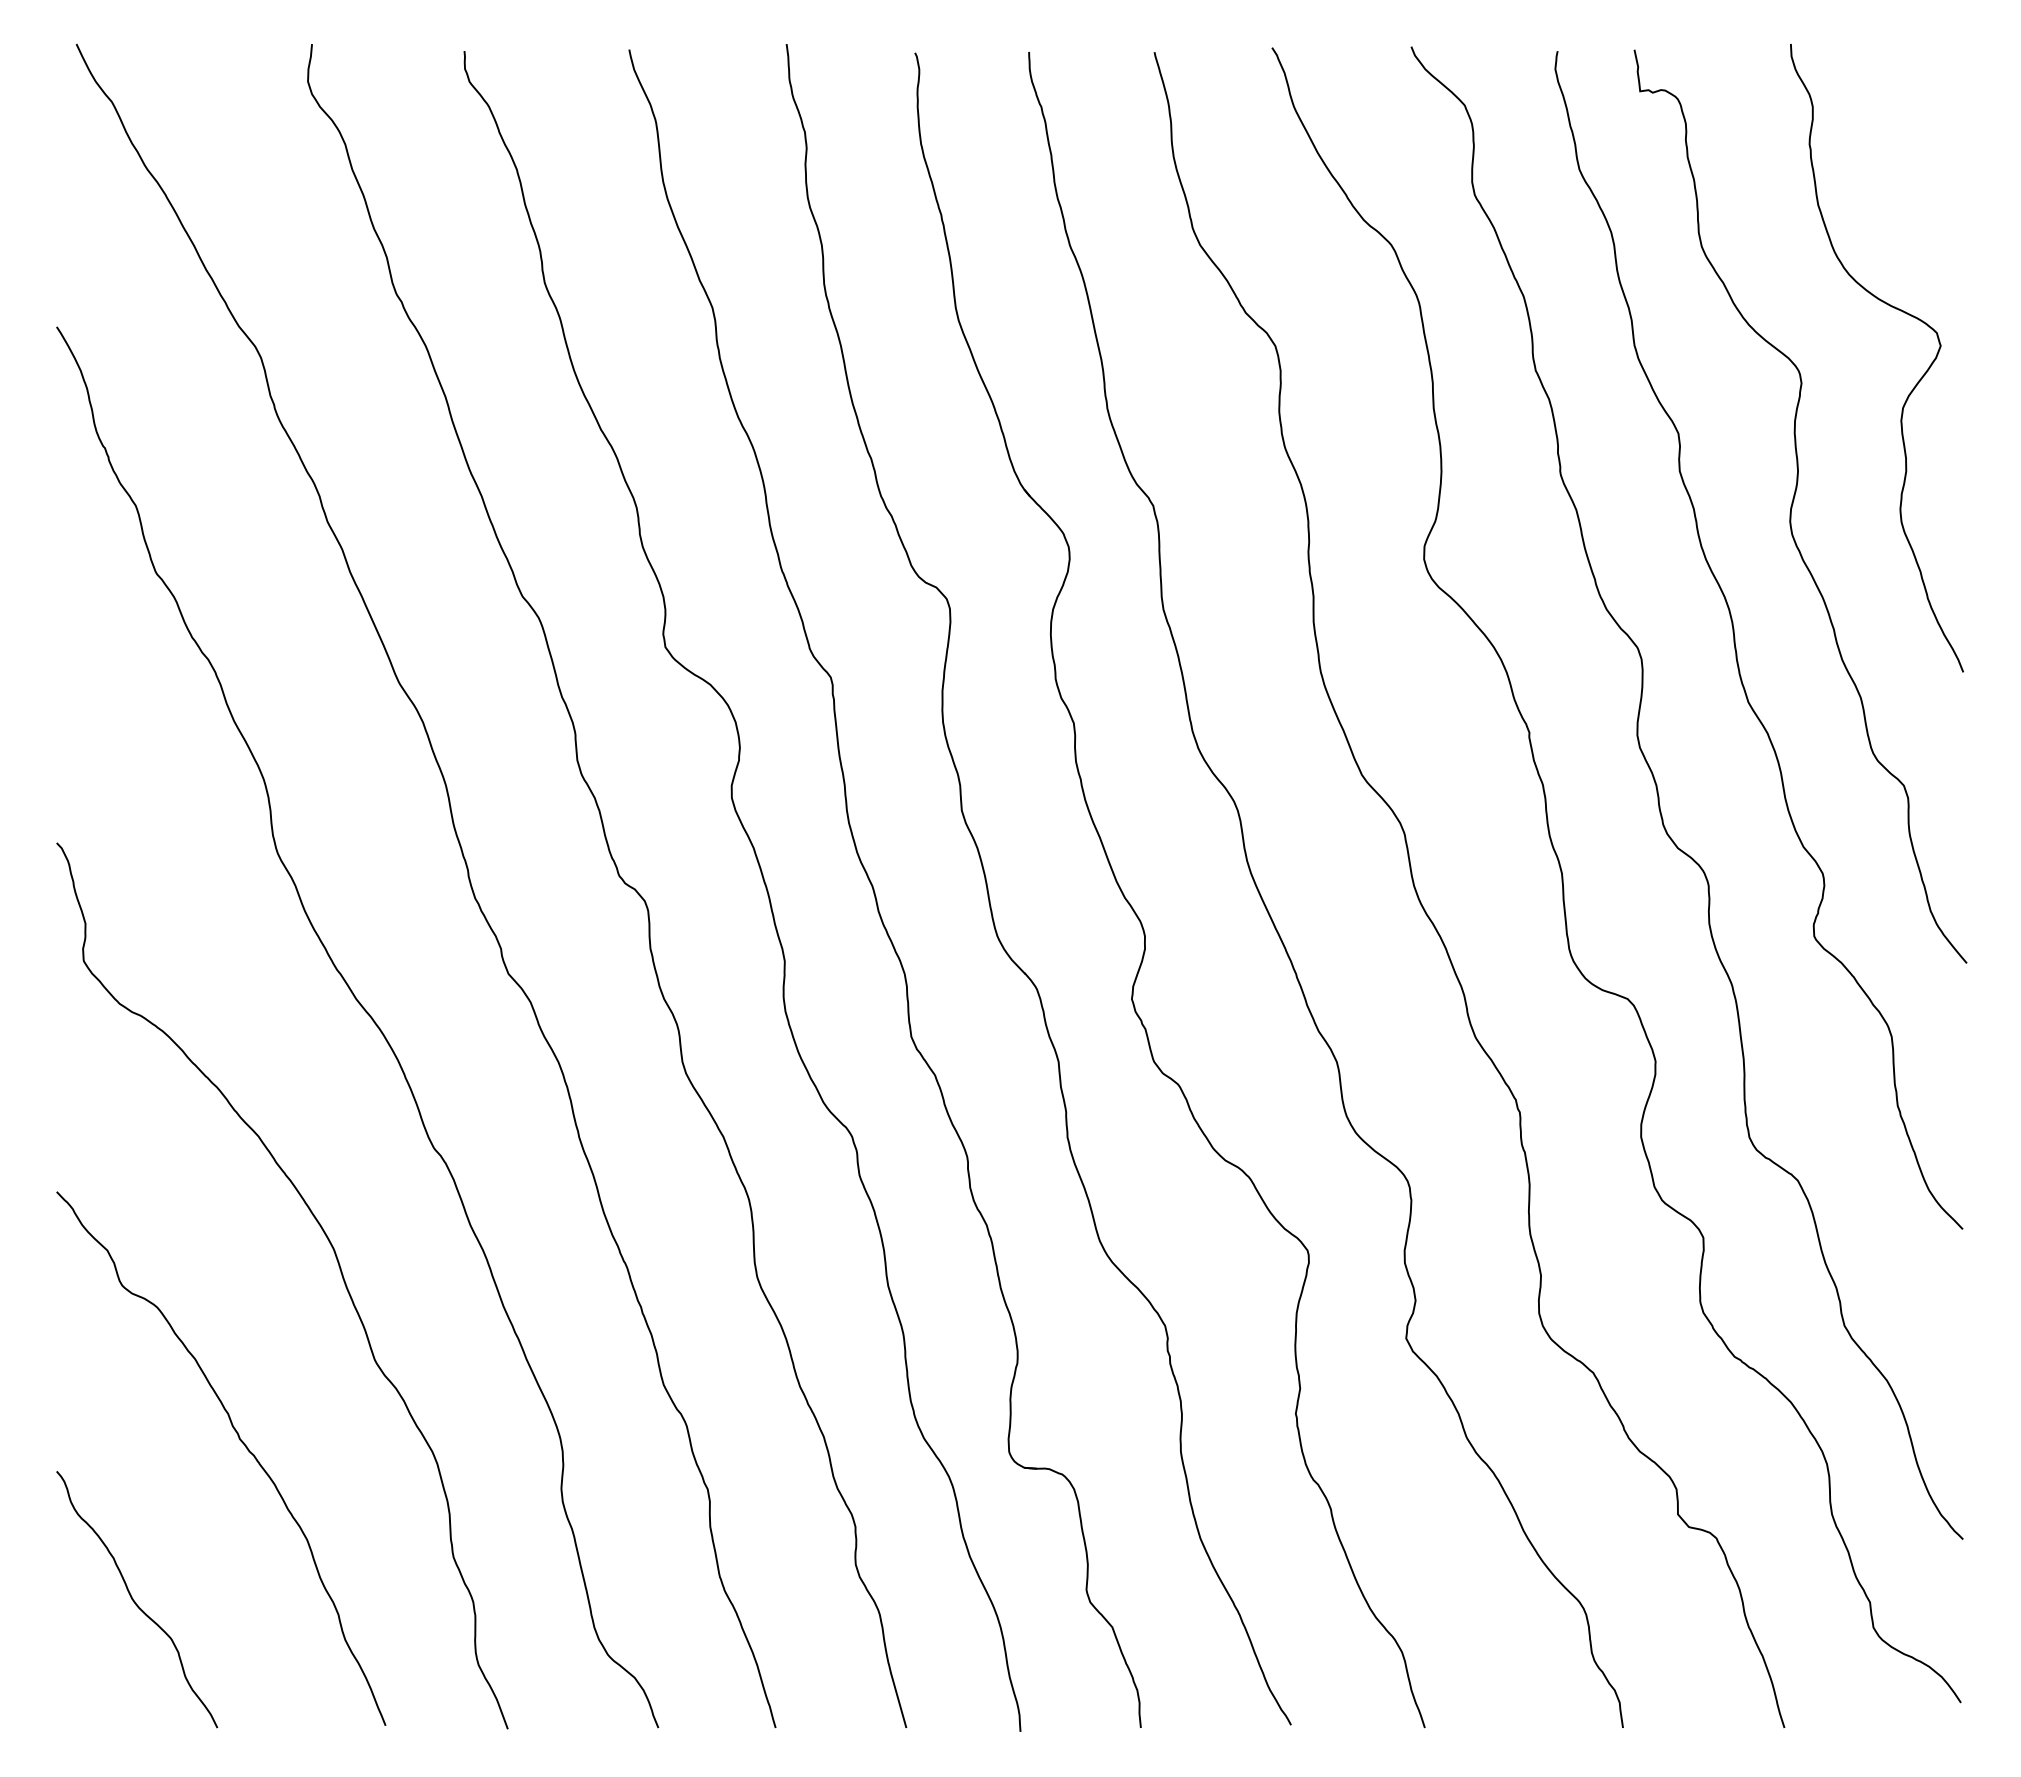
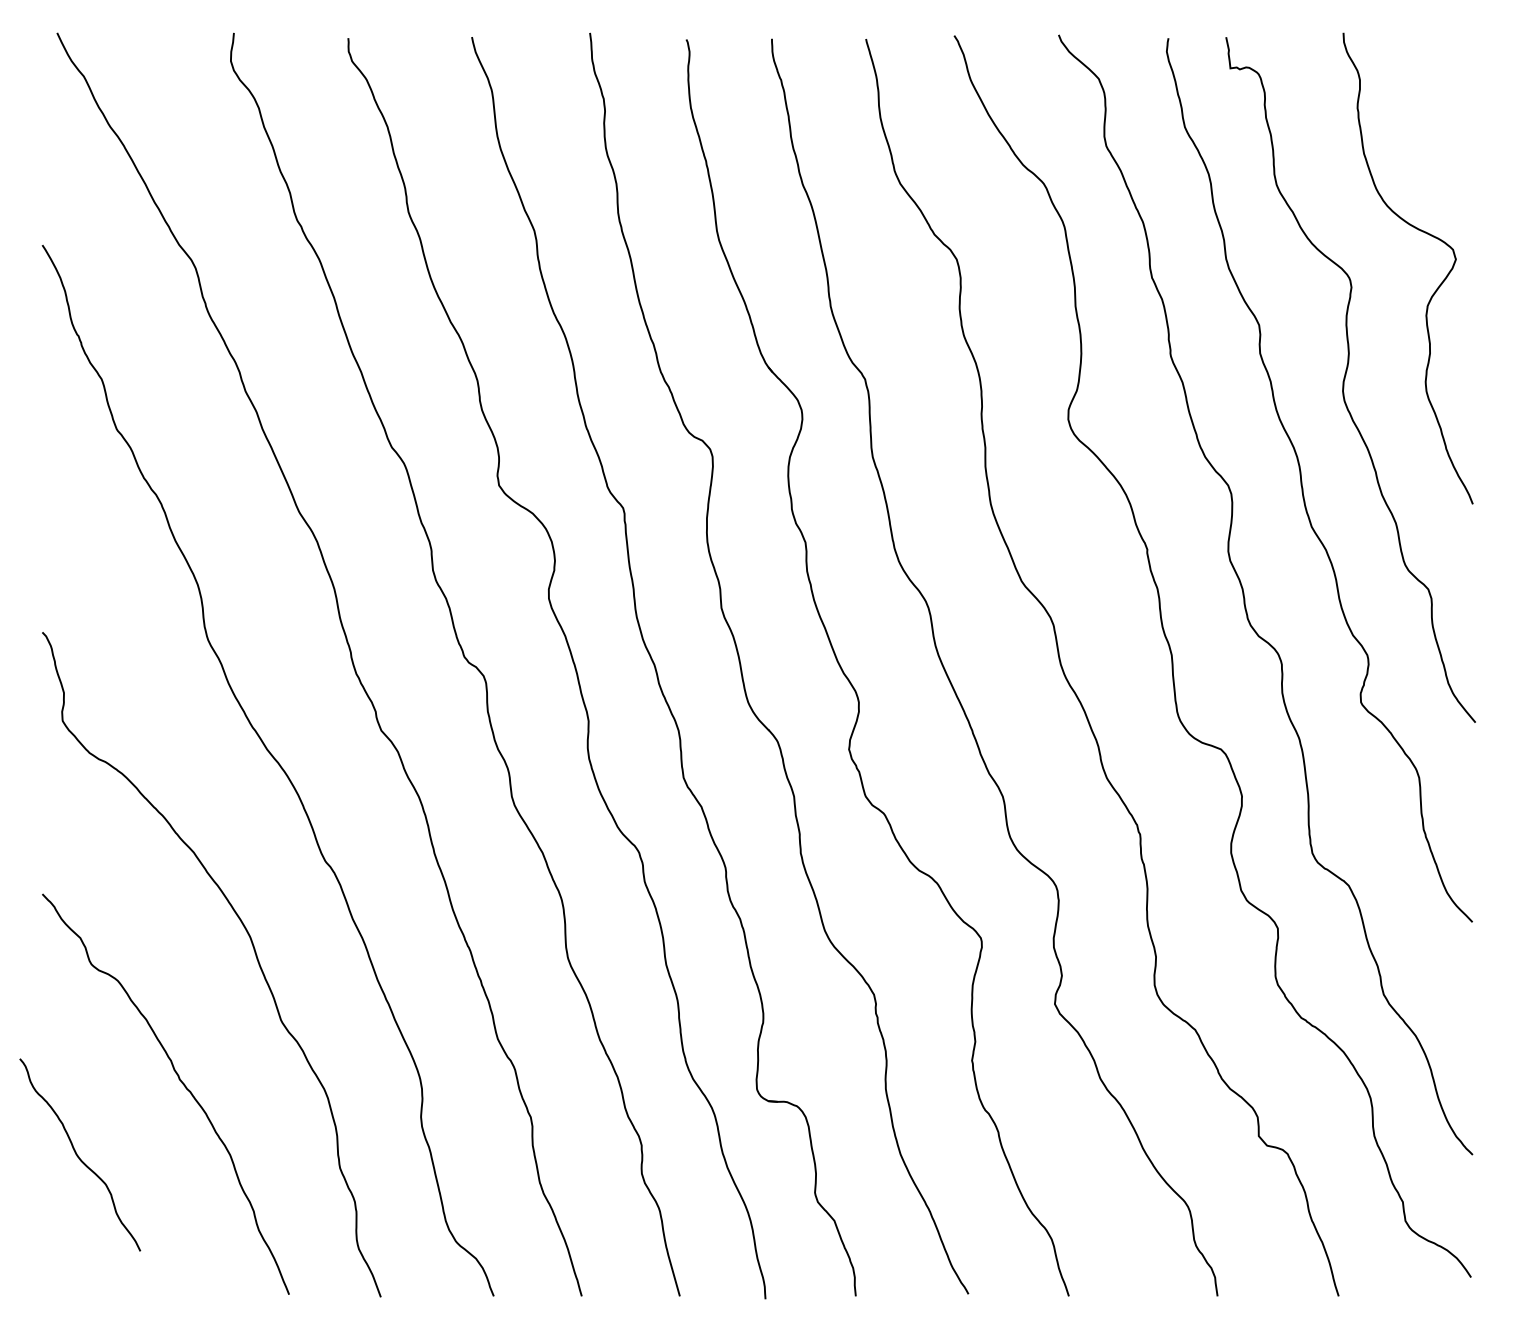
curve: (135, 1601) -> (78, 1156), moved

